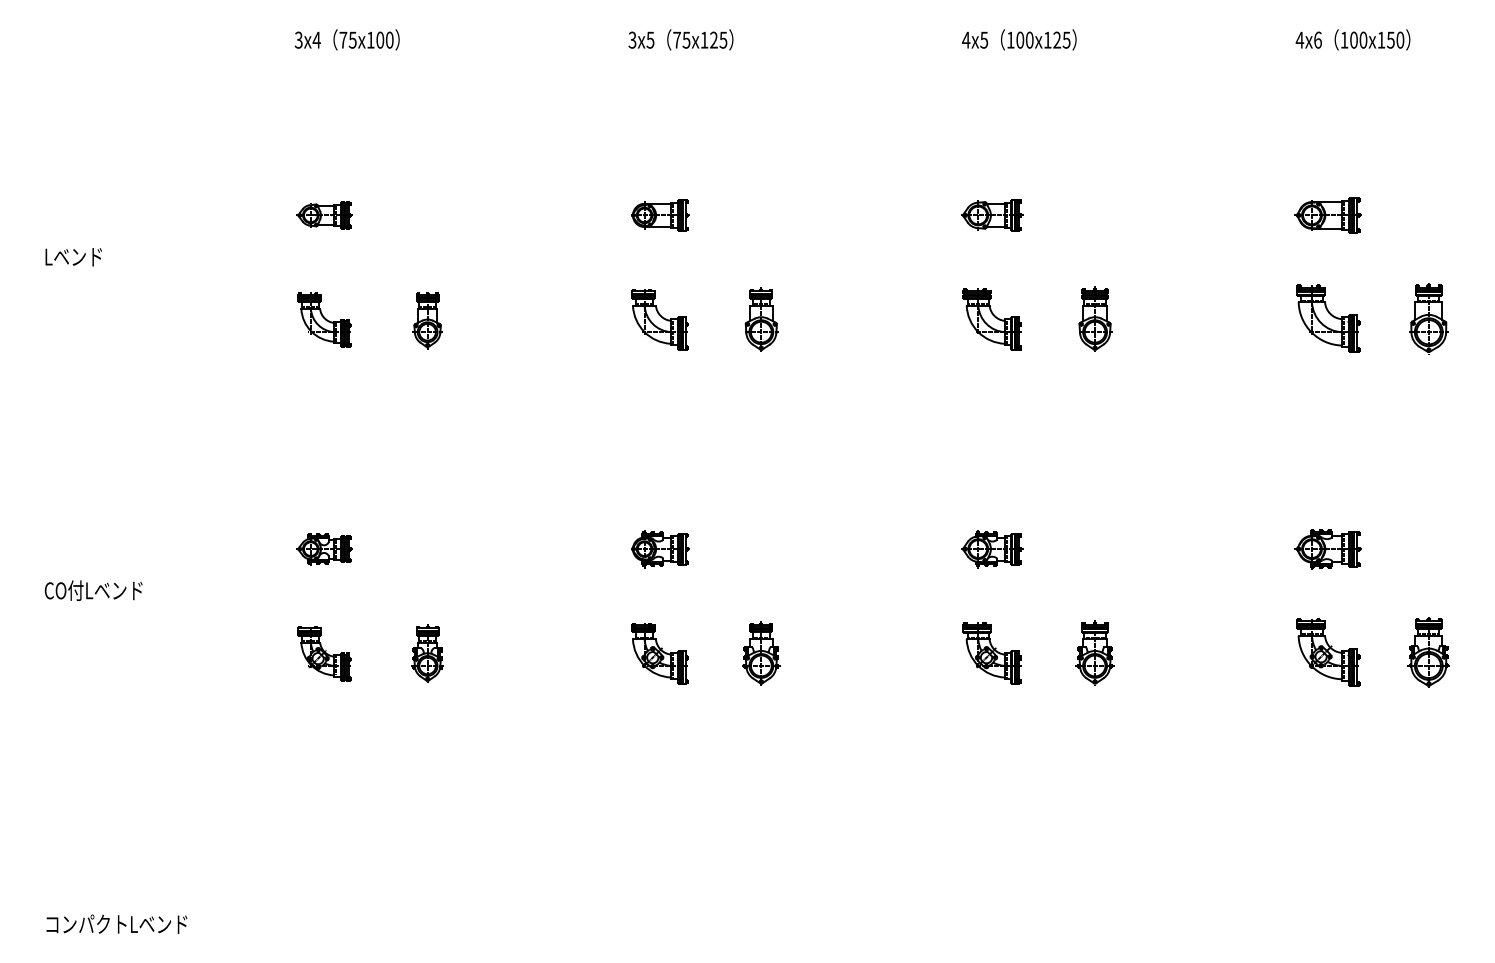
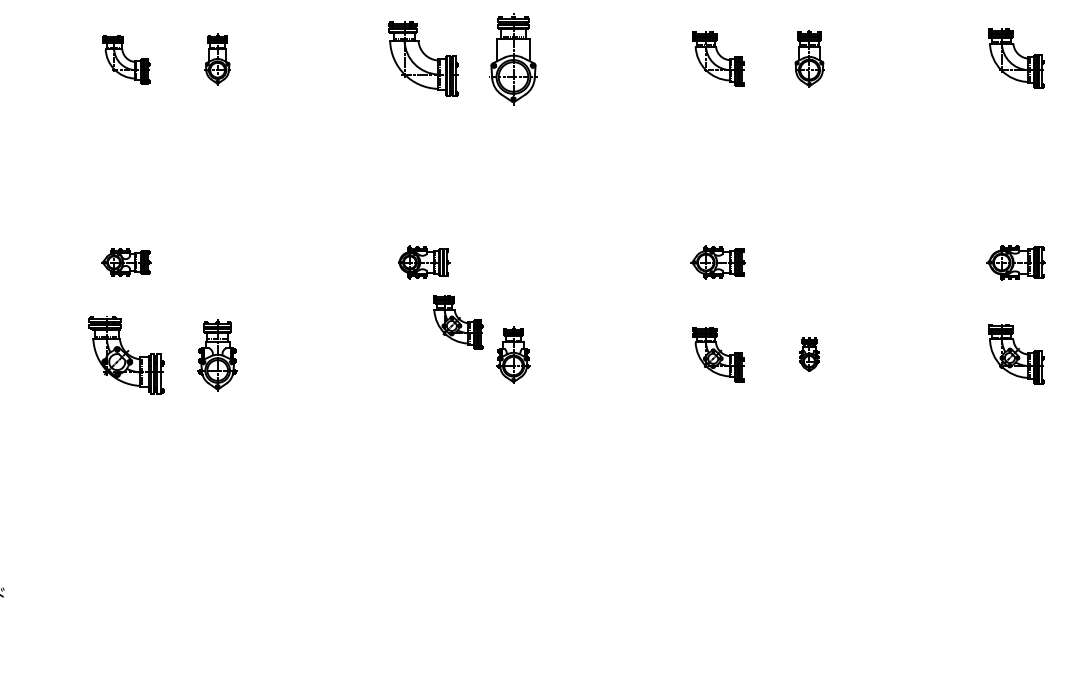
part: (659, 319) -> (423, 58), size x1.4
part: (761, 319) -> (513, 58), size x1.6
part: (1094, 652) -> (808, 354), size x0.6
part: (324, 653) -> (126, 355), size x1.6
part: (427, 653) -> (217, 355), size x1.4
part: (659, 653) -> (457, 322), moved

